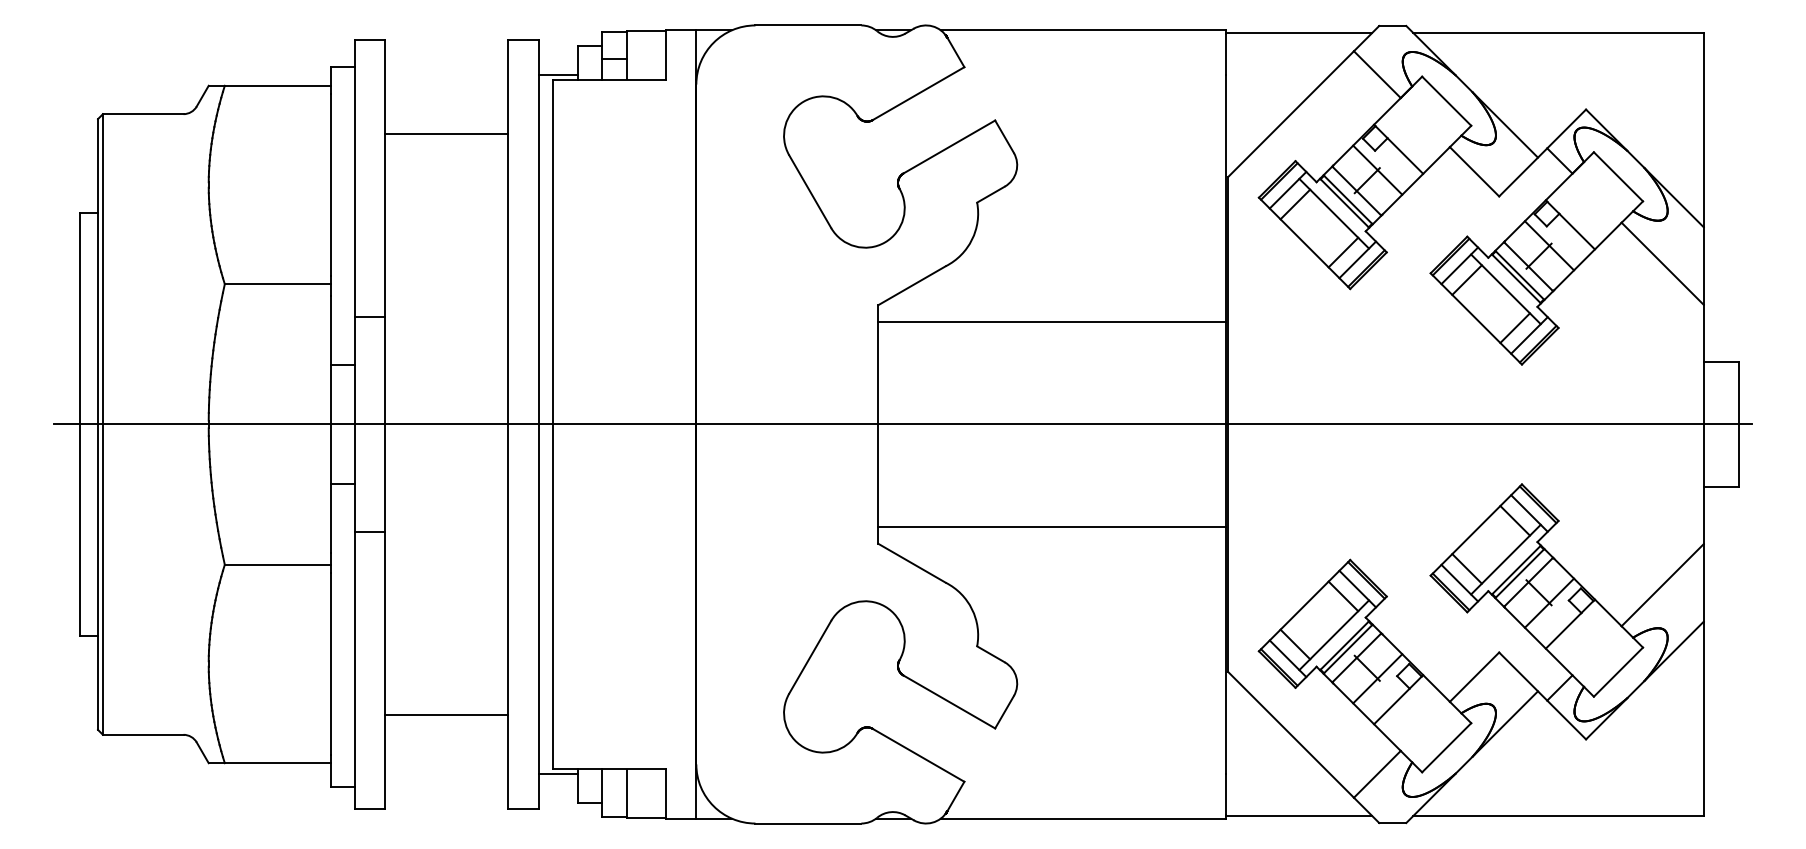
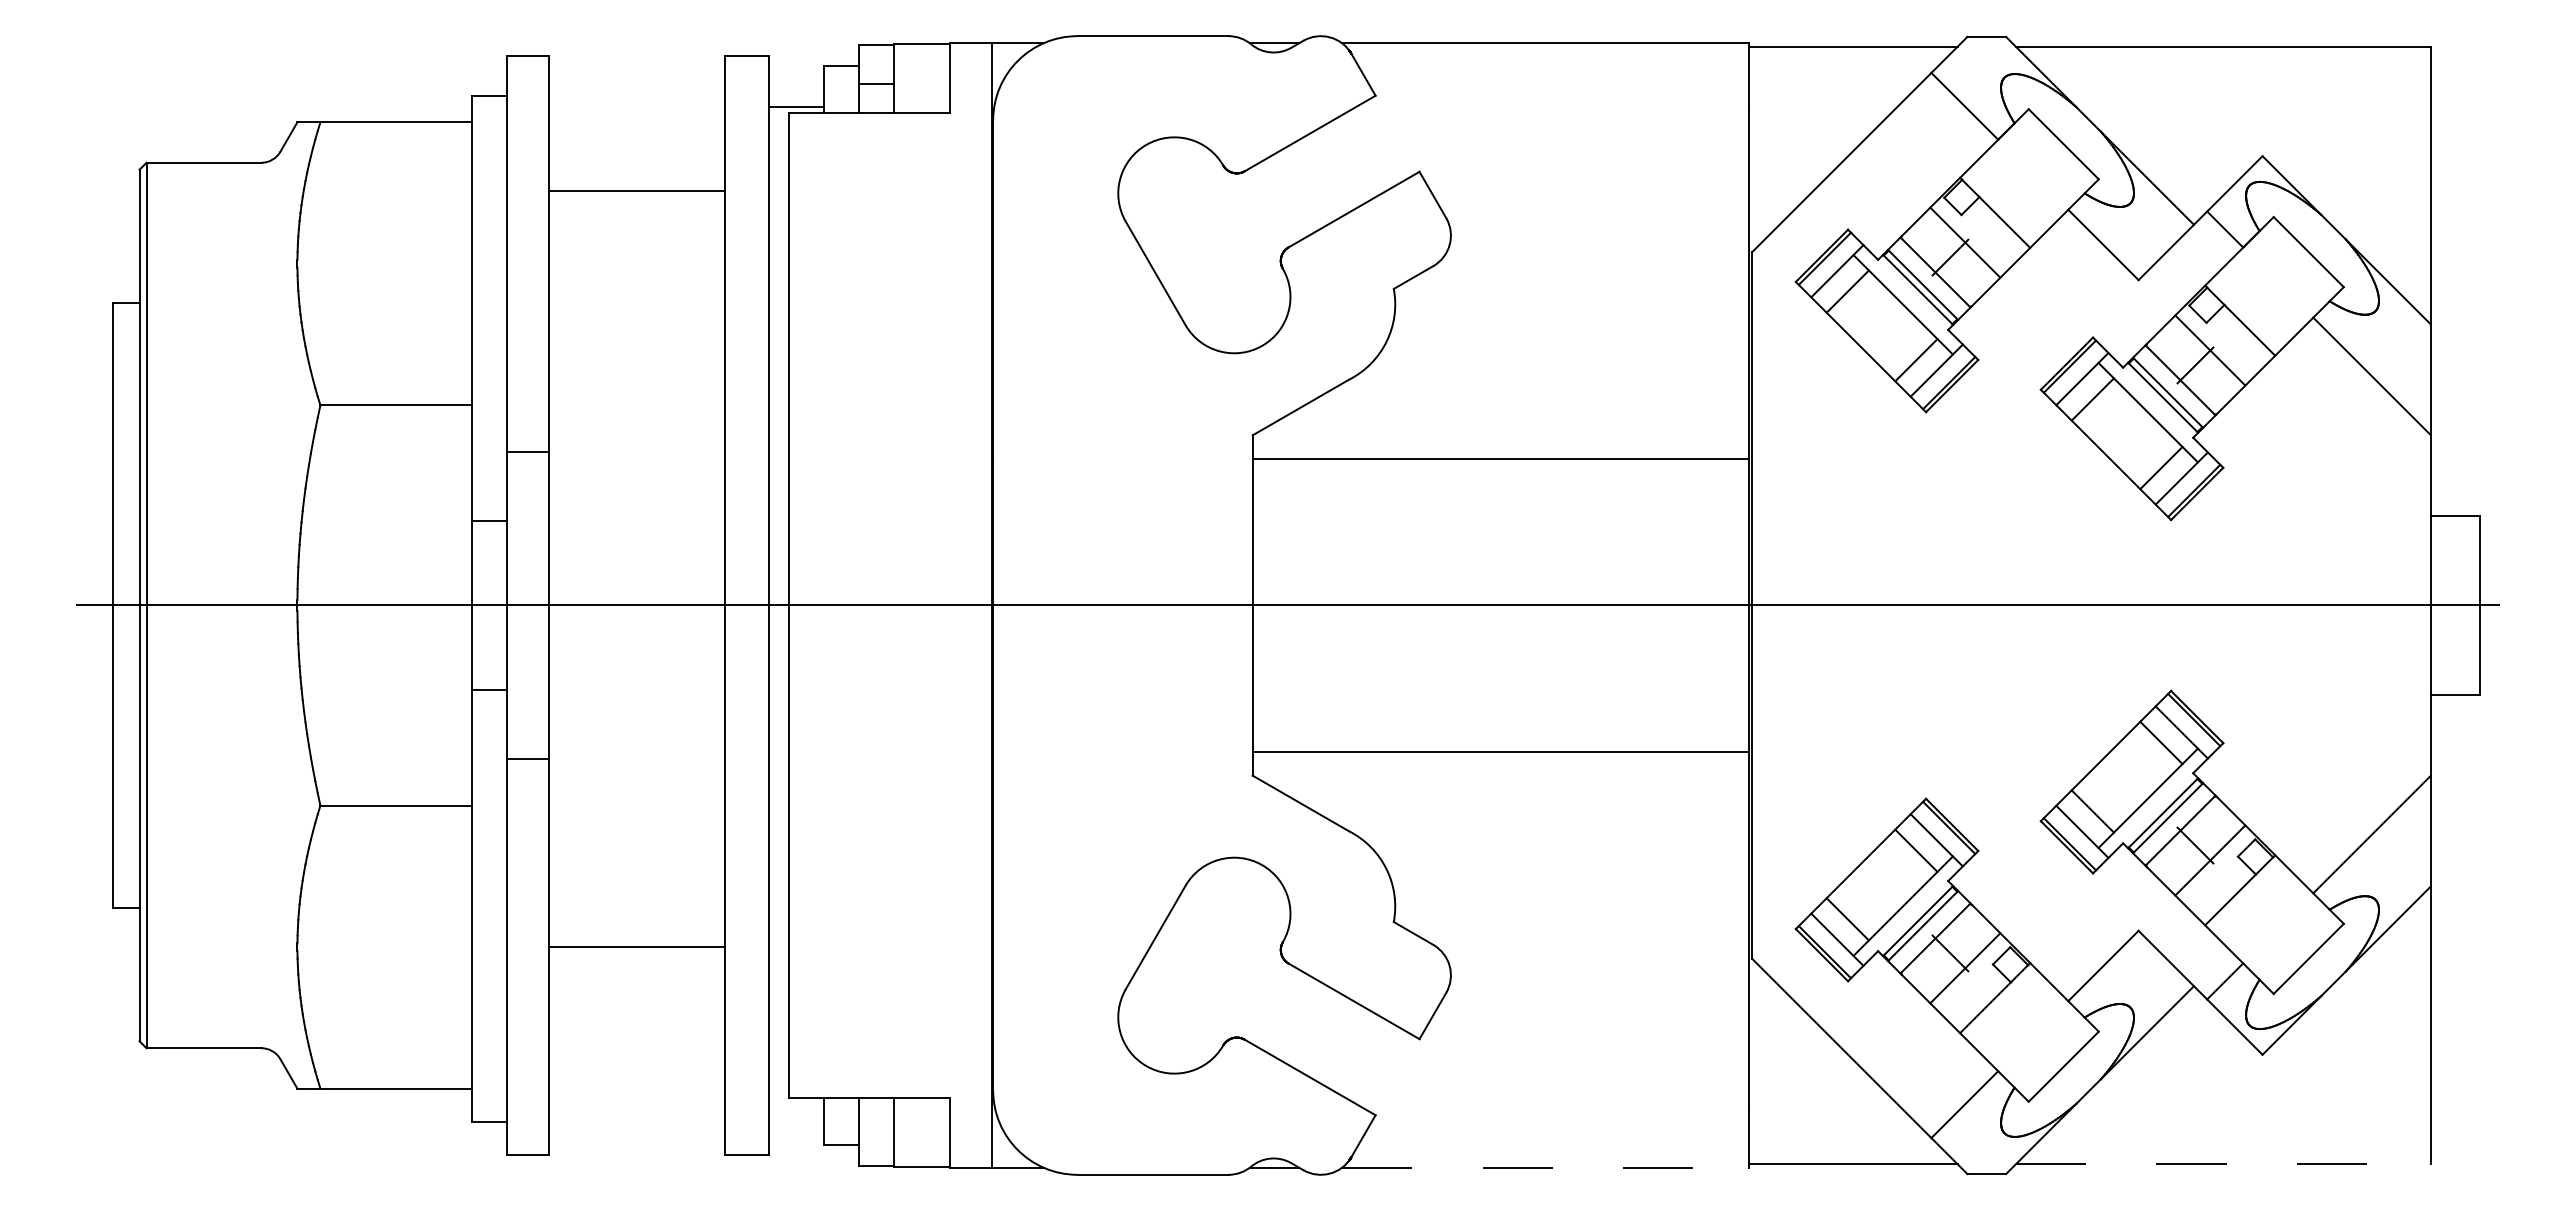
line: (446, 715) -> (636, 947), moved
line: (557, 773) -> (795, 1103), removed
line: (1558, 816) -> (2223, 1164), solid -> dashed
line: (1083, 818) -> (1545, 1167), solid -> dashed

